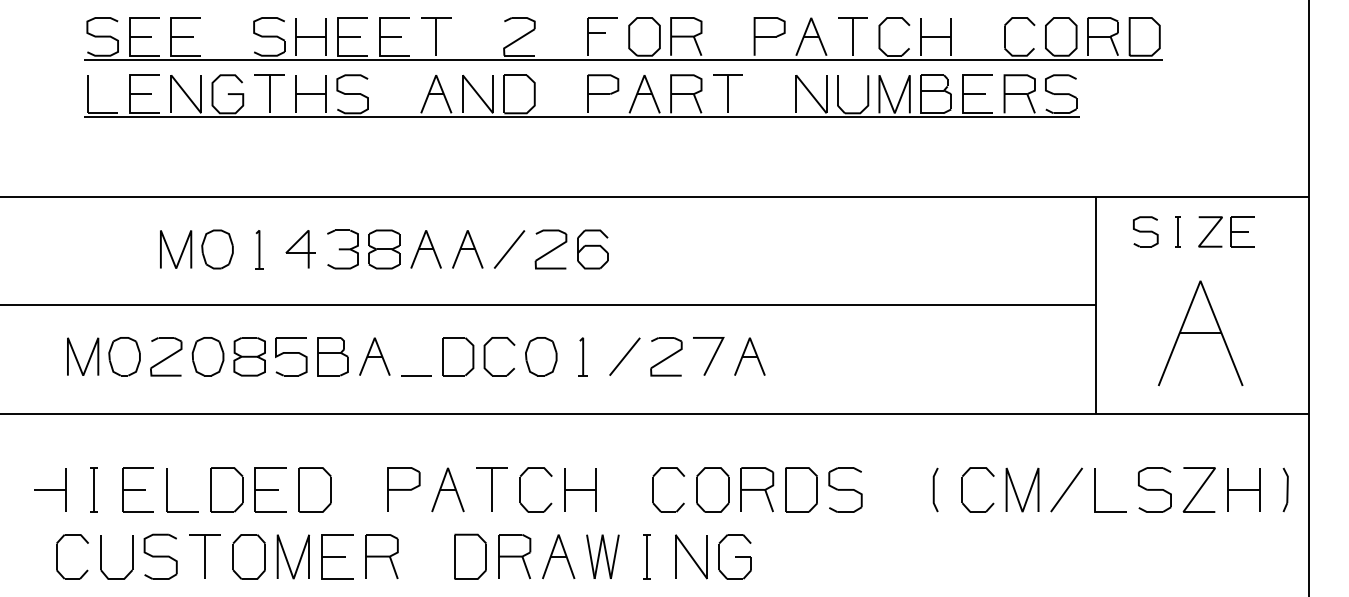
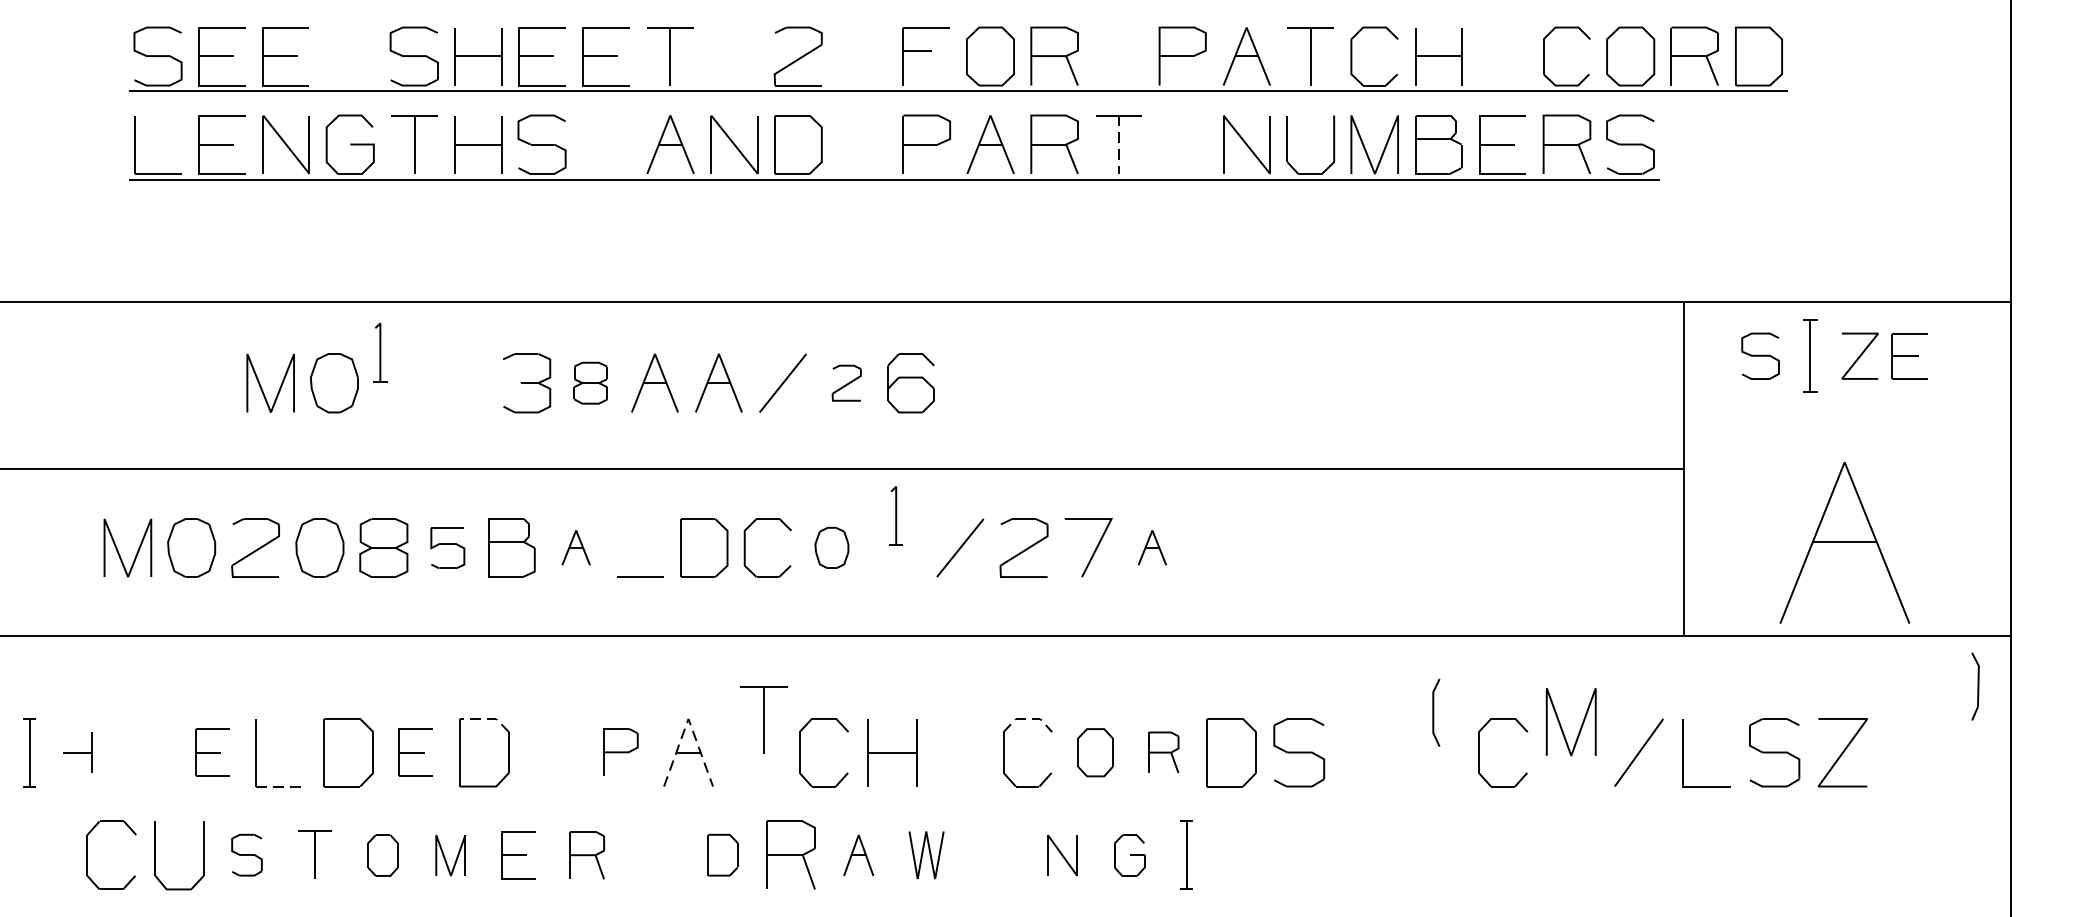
line: (728, 94) -> (1119, 145), solid -> dashed
part: (1177, 231) -> (1809, 355), size x1.6
part: (259, 249) -> (380, 352), moved
part: (300, 249) -> (461, 383), removed
part: (384, 249) -> (590, 383), size x0.7
part: (550, 249) -> (845, 383), size x0.6
part: (1200, 333) -> (1844, 543), moved
part: (291, 356) -> (448, 547), size x0.7
part: (374, 356) -> (575, 547), size x0.6
part: (541, 356) -> (832, 547), size x0.7
part: (582, 356) -> (895, 515), moved
part: (749, 356) -> (1151, 547), size x0.6
line: (316, 468) -> (486, 719), solid -> dashed
line: (448, 468) -> (689, 719), solid -> dashed
line: (669, 468) -> (1028, 719), solid -> dashed
part: (50, 489) -> (77, 751), size x0.6
part: (93, 489) -> (28, 751), moved
part: (137, 489) -> (211, 751), size x0.7
part: (270, 489) -> (415, 751), size x0.7
part: (403, 489) -> (620, 751), size x0.7
part: (491, 489) -> (763, 719), moved
part: (712, 489) -> (1094, 751), size x0.7
part: (757, 489) -> (1164, 751), size x0.6
line: (934, 489) -> (1434, 712), moved
part: (1243, 489) -> (1910, 751), removed
part: (1285, 489) -> (1975, 685), moved
line: (1016, 491) -> (1561, 724), moved
line: (182, 512) -> (280, 787), solid -> dashed
part: (160, 556) -> (246, 854), size x0.6
part: (204, 556) -> (314, 854), size x0.7
part: (248, 556) -> (381, 854), size x0.6
part: (292, 556) -> (449, 854), size x0.6
part: (337, 556) -> (518, 854), size x0.7
part: (381, 556) -> (586, 854), size x0.7
part: (470, 556) -> (723, 854), size x0.6
part: (558, 556) -> (858, 854), size x0.6
part: (602, 556) -> (925, 854), size x0.7
part: (646, 556) -> (1185, 854), moved
part: (691, 556) -> (1062, 854), size x0.6
part: (734, 556) -> (1128, 854), size x0.6

